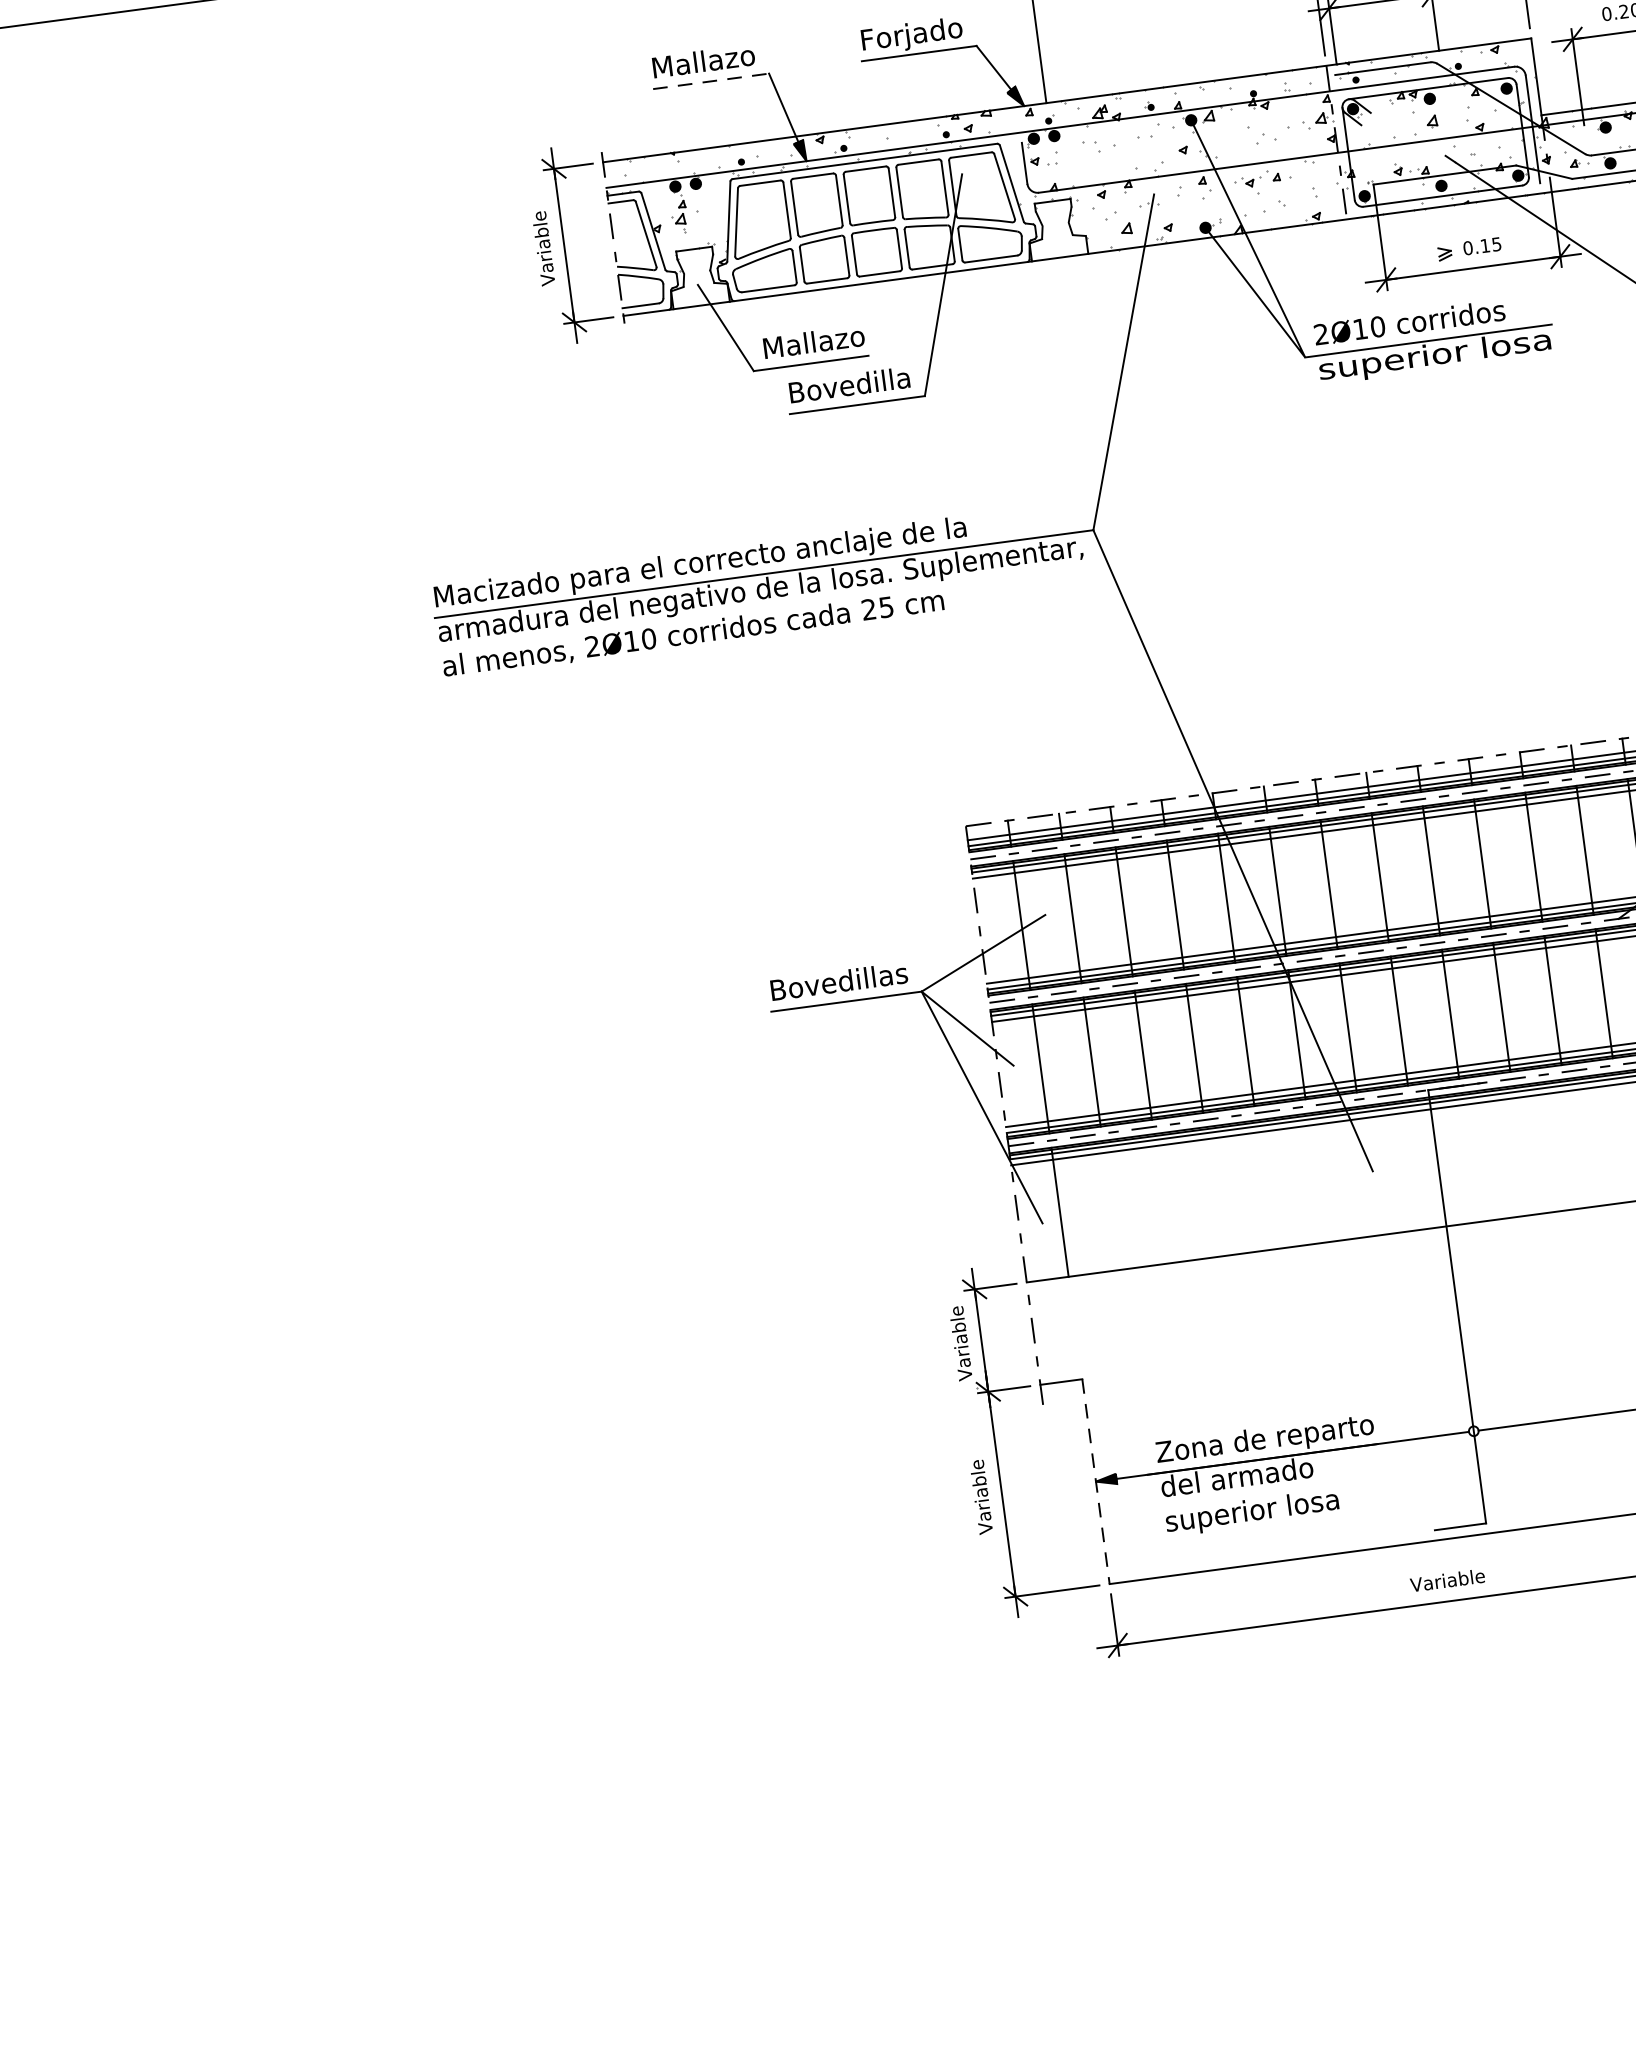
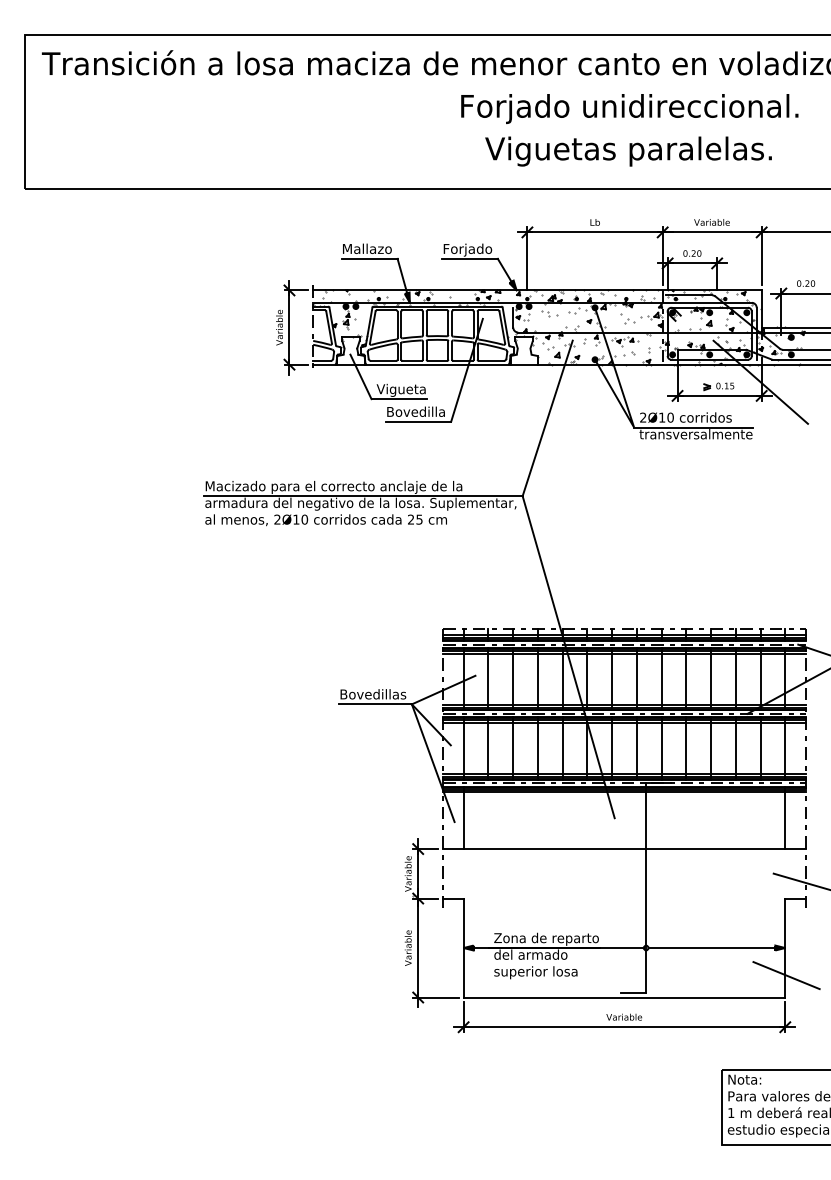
line: (712, 80) -> (370, 258), dashed -> solid
text: (813, 342) -> (401, 389), Mallazo -> Vigueta
text: (1434, 356) -> (695, 435), superior losa -> transversalmente
line: (1095, 1482) -> (463, 948), dashed -> solid

